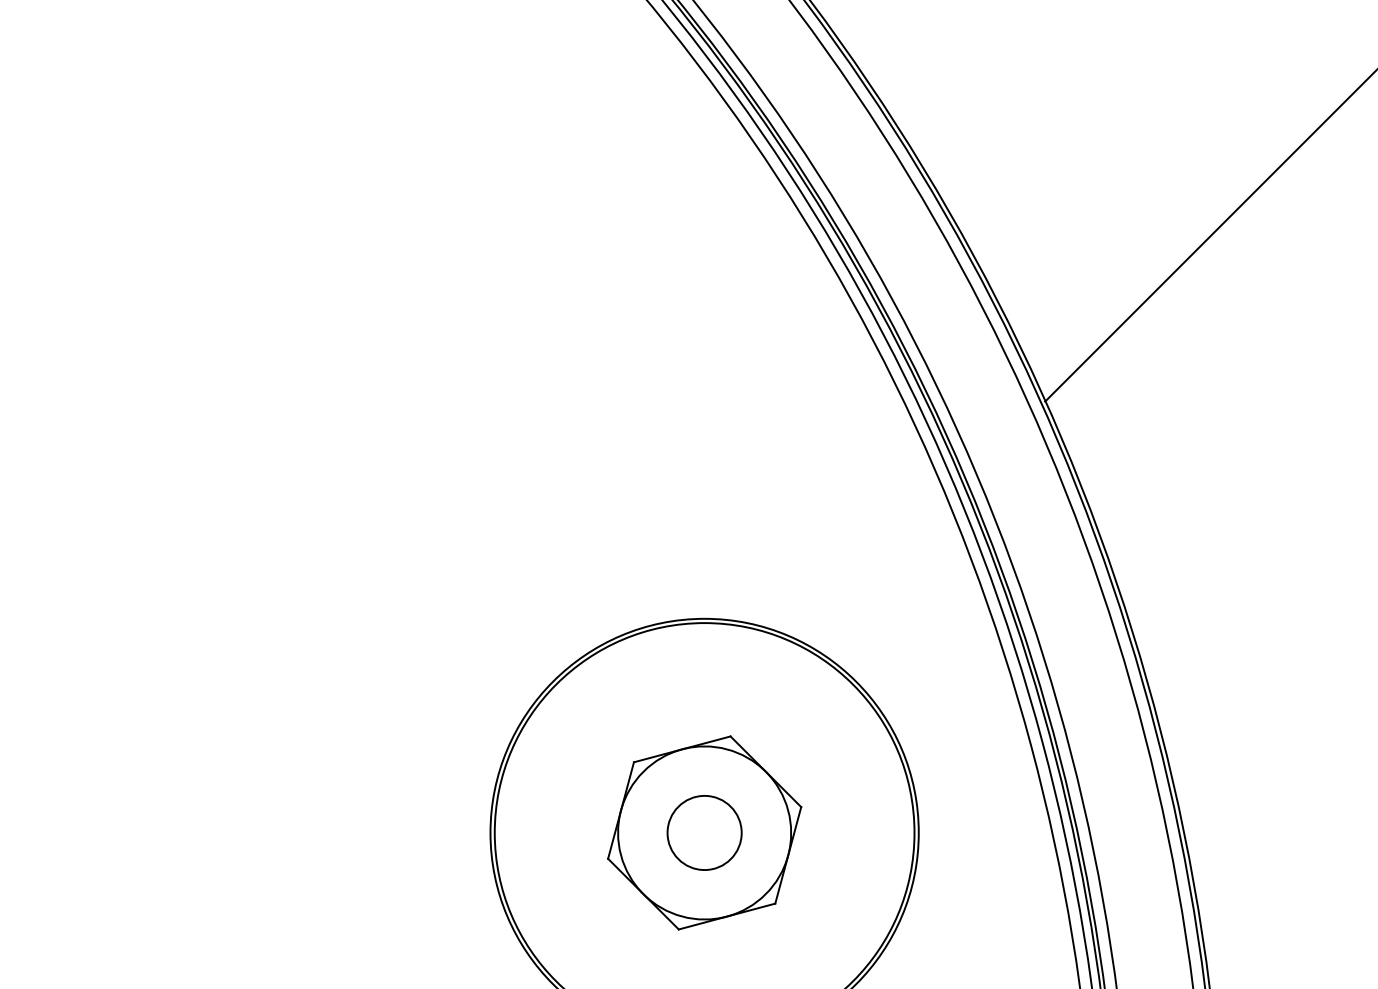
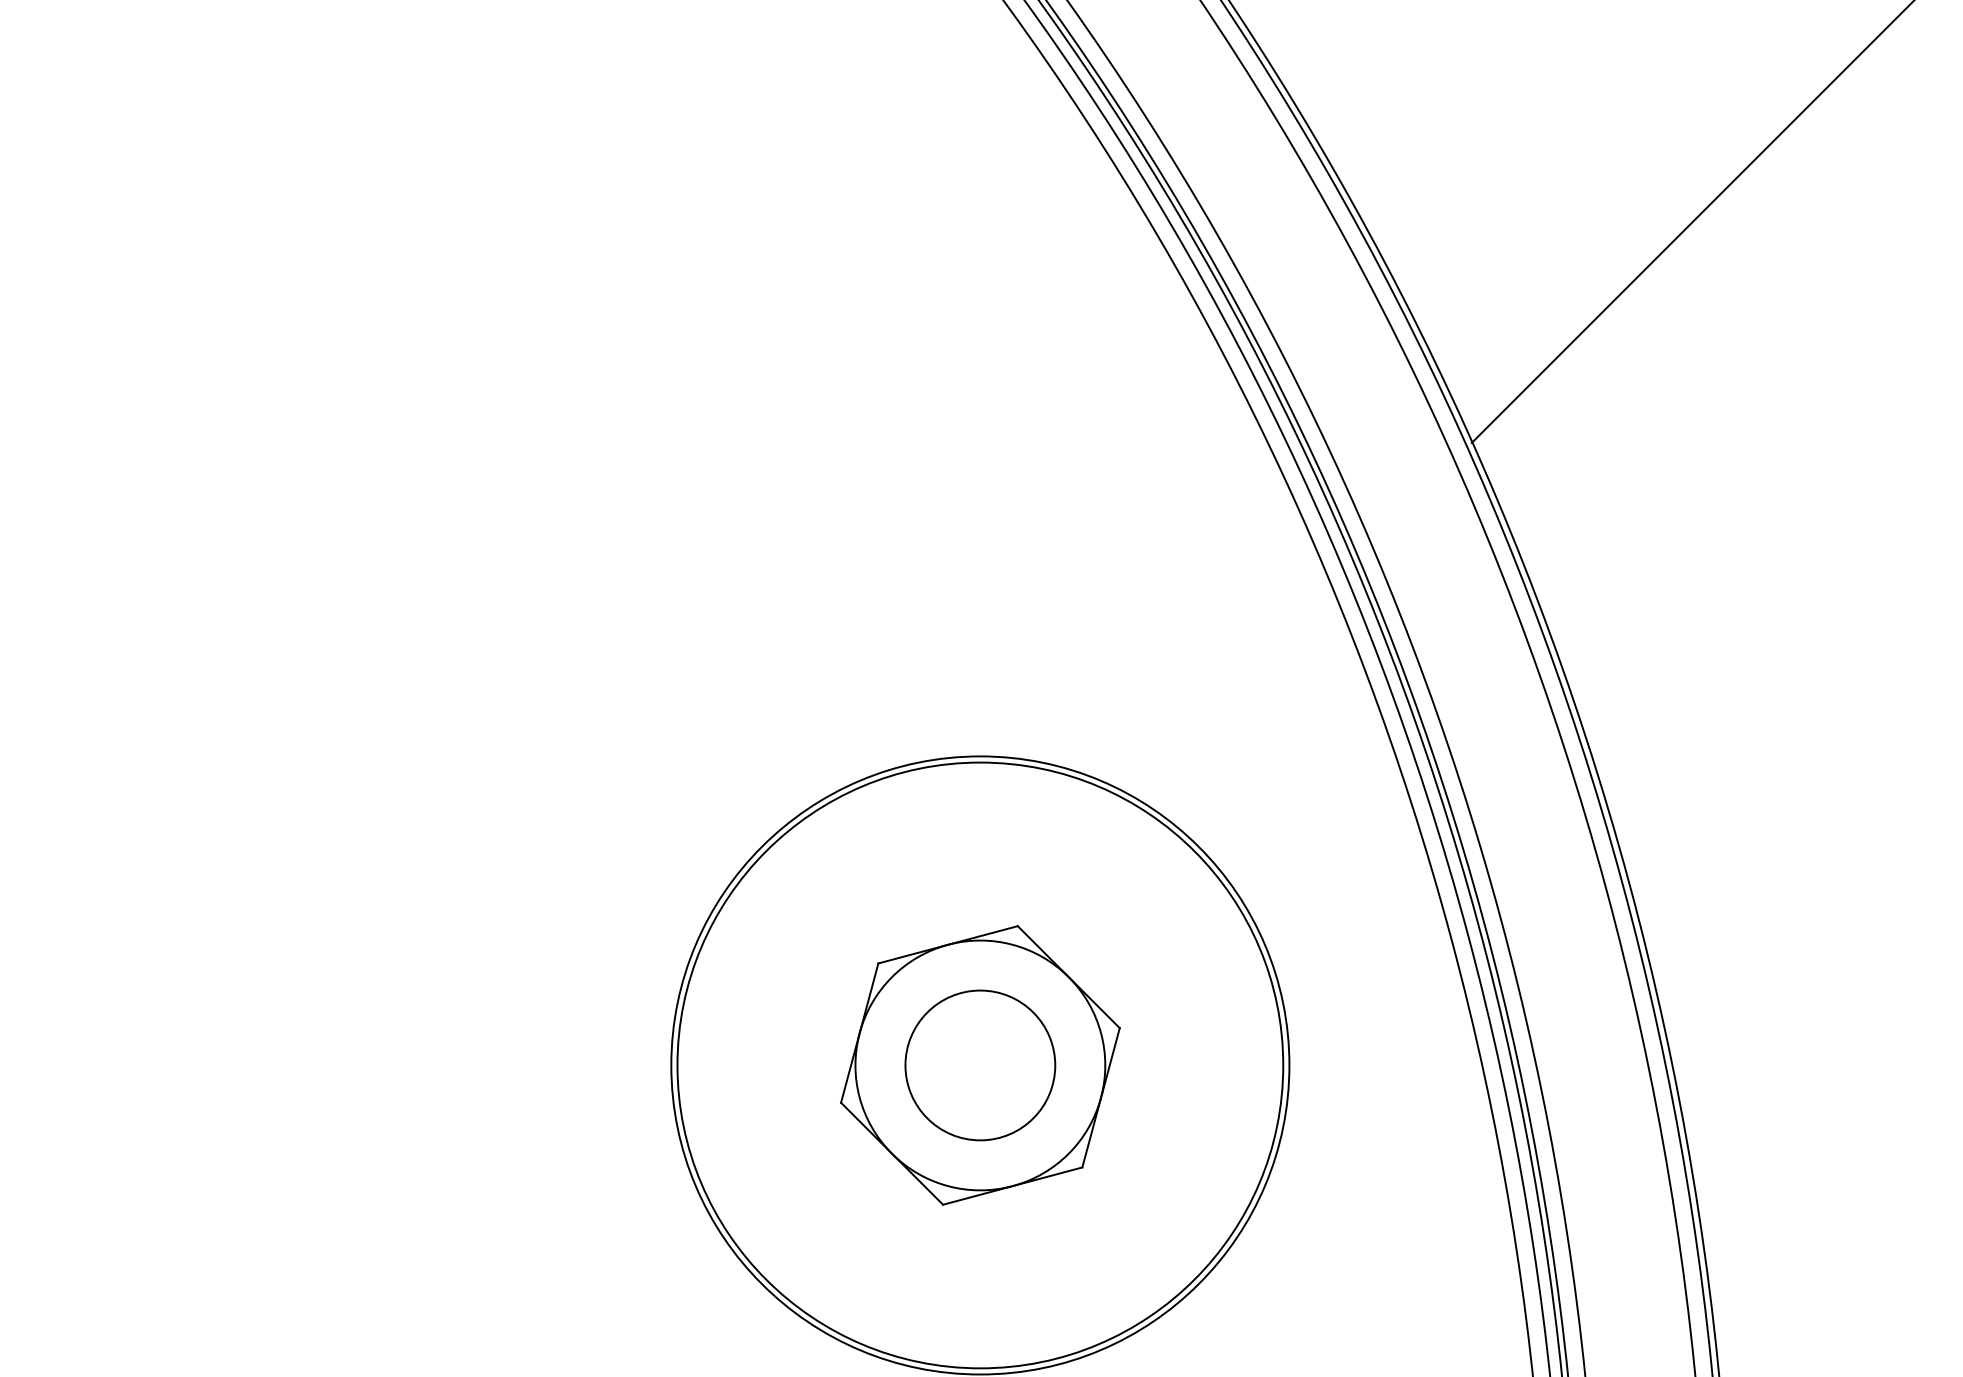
circle: (704, 832) -> (980, 1064), size x1.4

